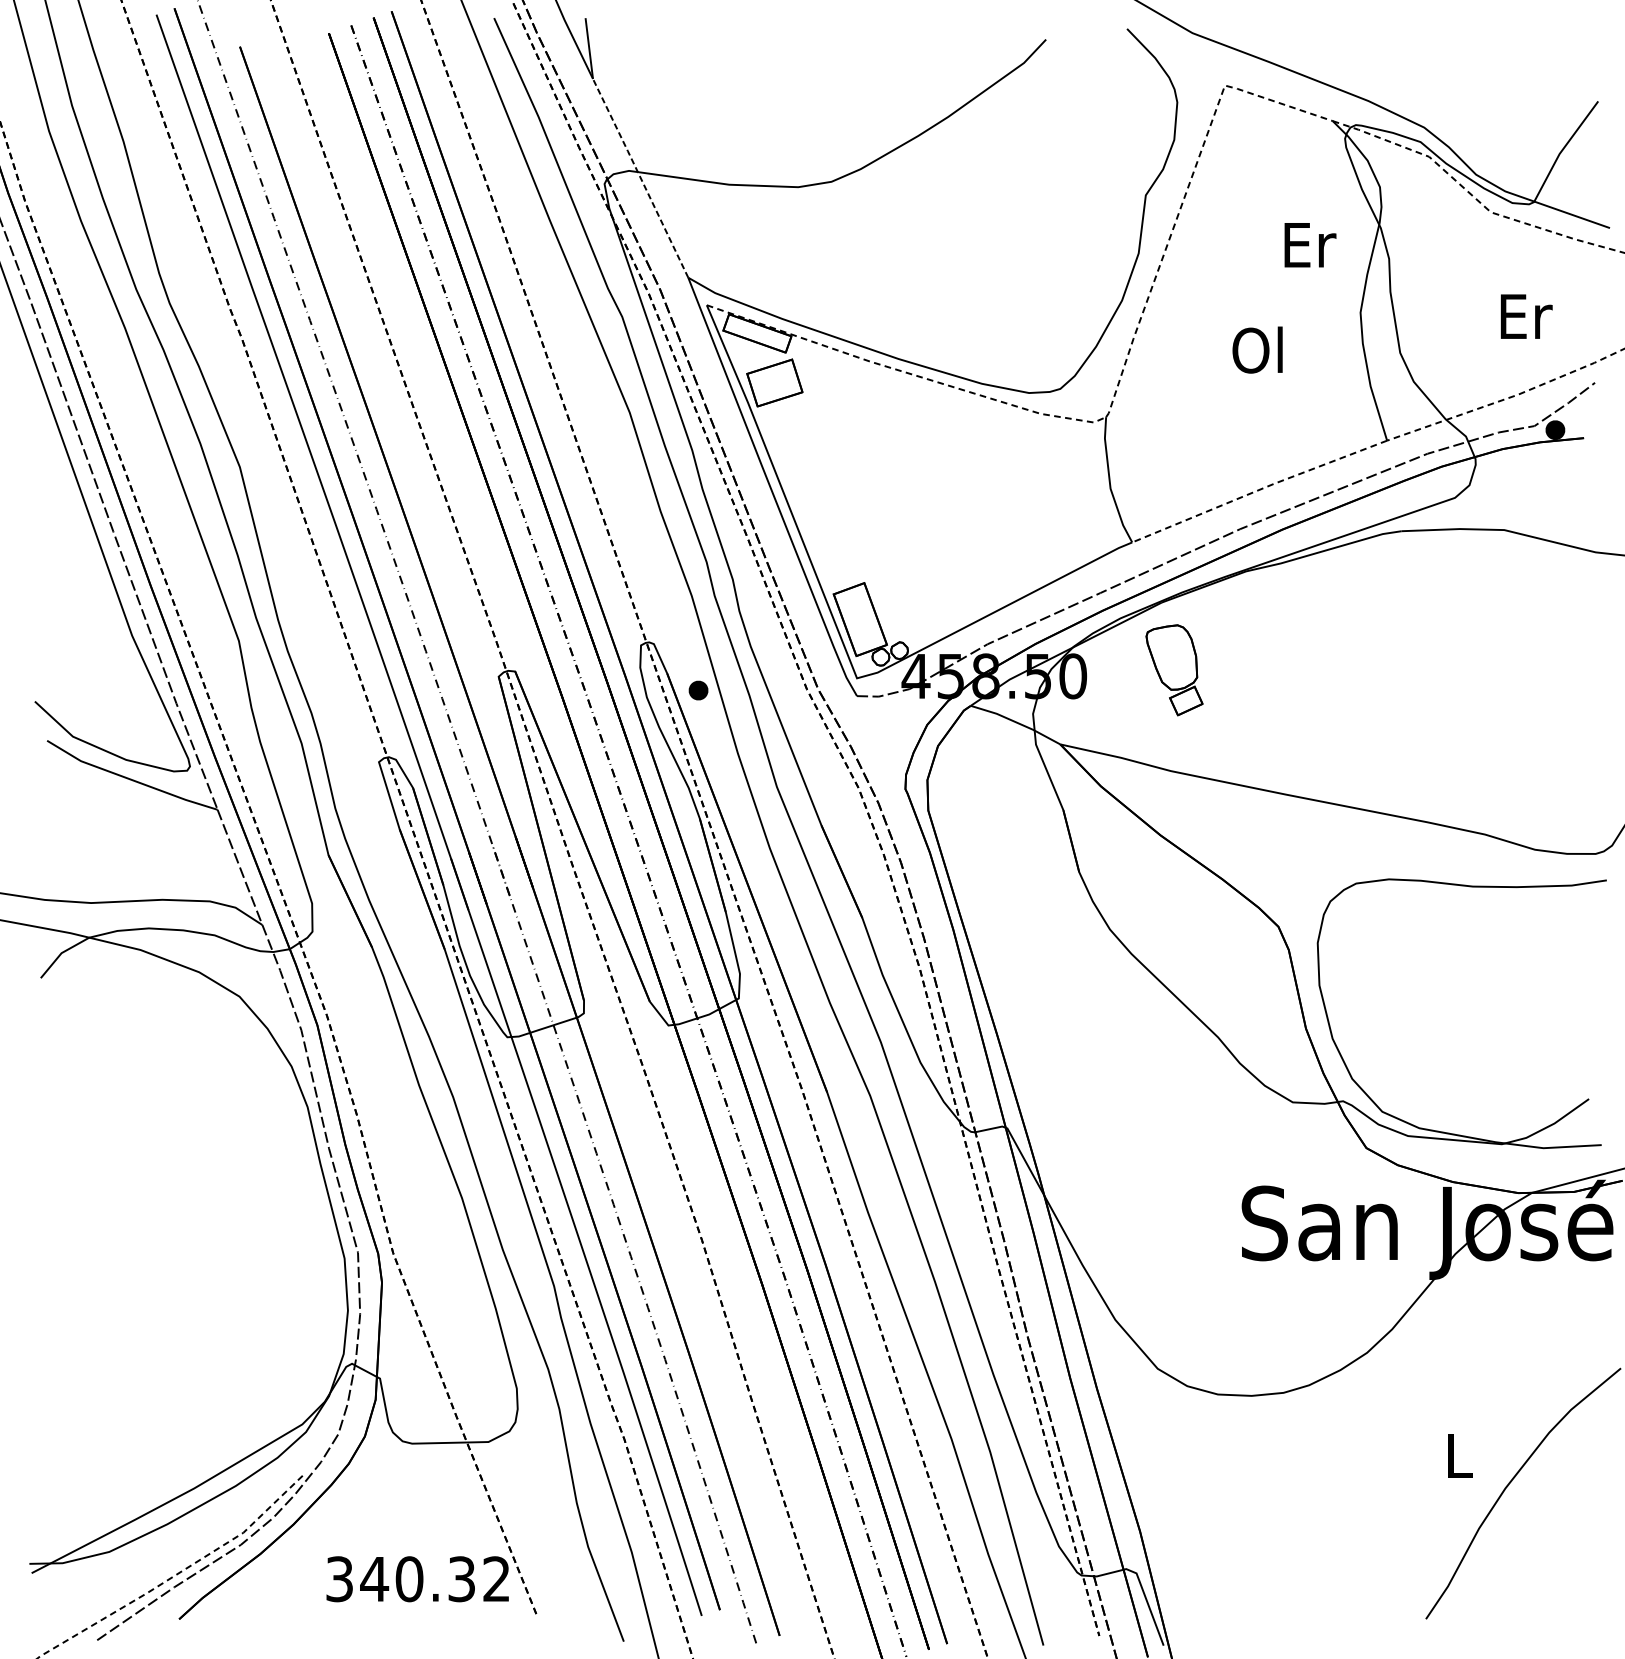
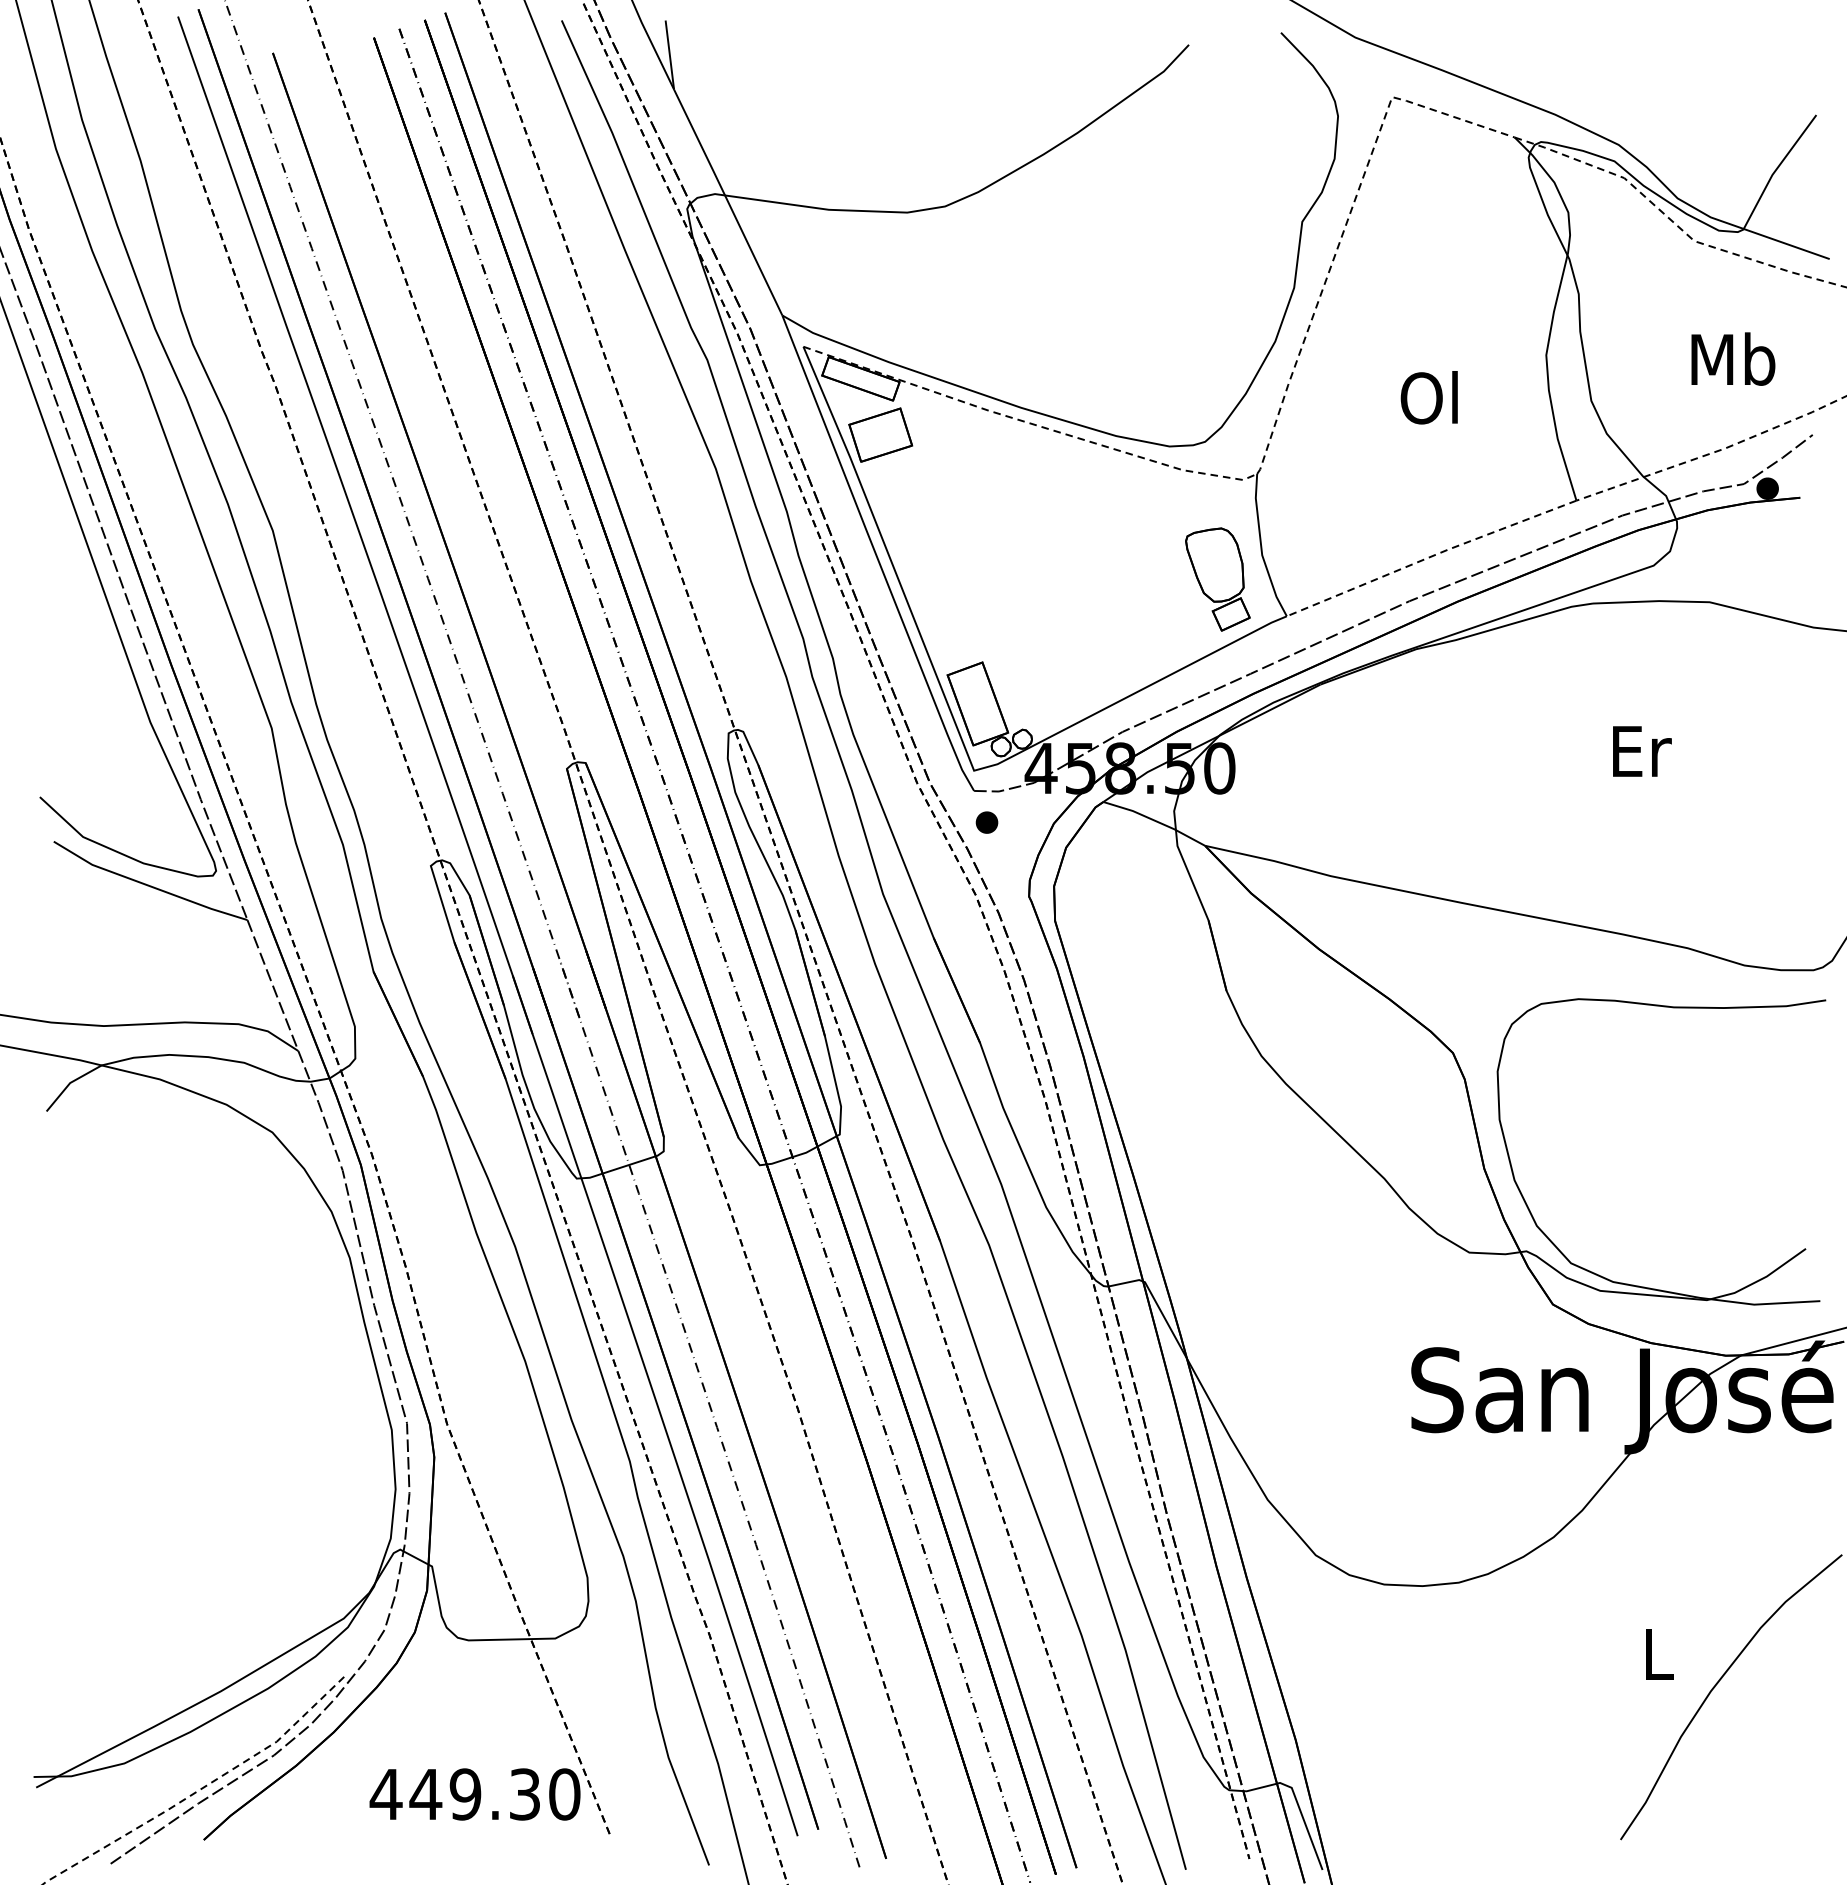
line: (640, 178) -> (728, 202), dashed -> solid
text: (1310, 245) -> (1642, 751), moved
text: (1525, 315) -> (1733, 358), Er -> Mb
part: (1174, 670) -> (1217, 579), moved
part: (698, 690) -> (986, 822), moved
text: (417, 1579) -> (474, 1794), 340.32 -> 449.30

